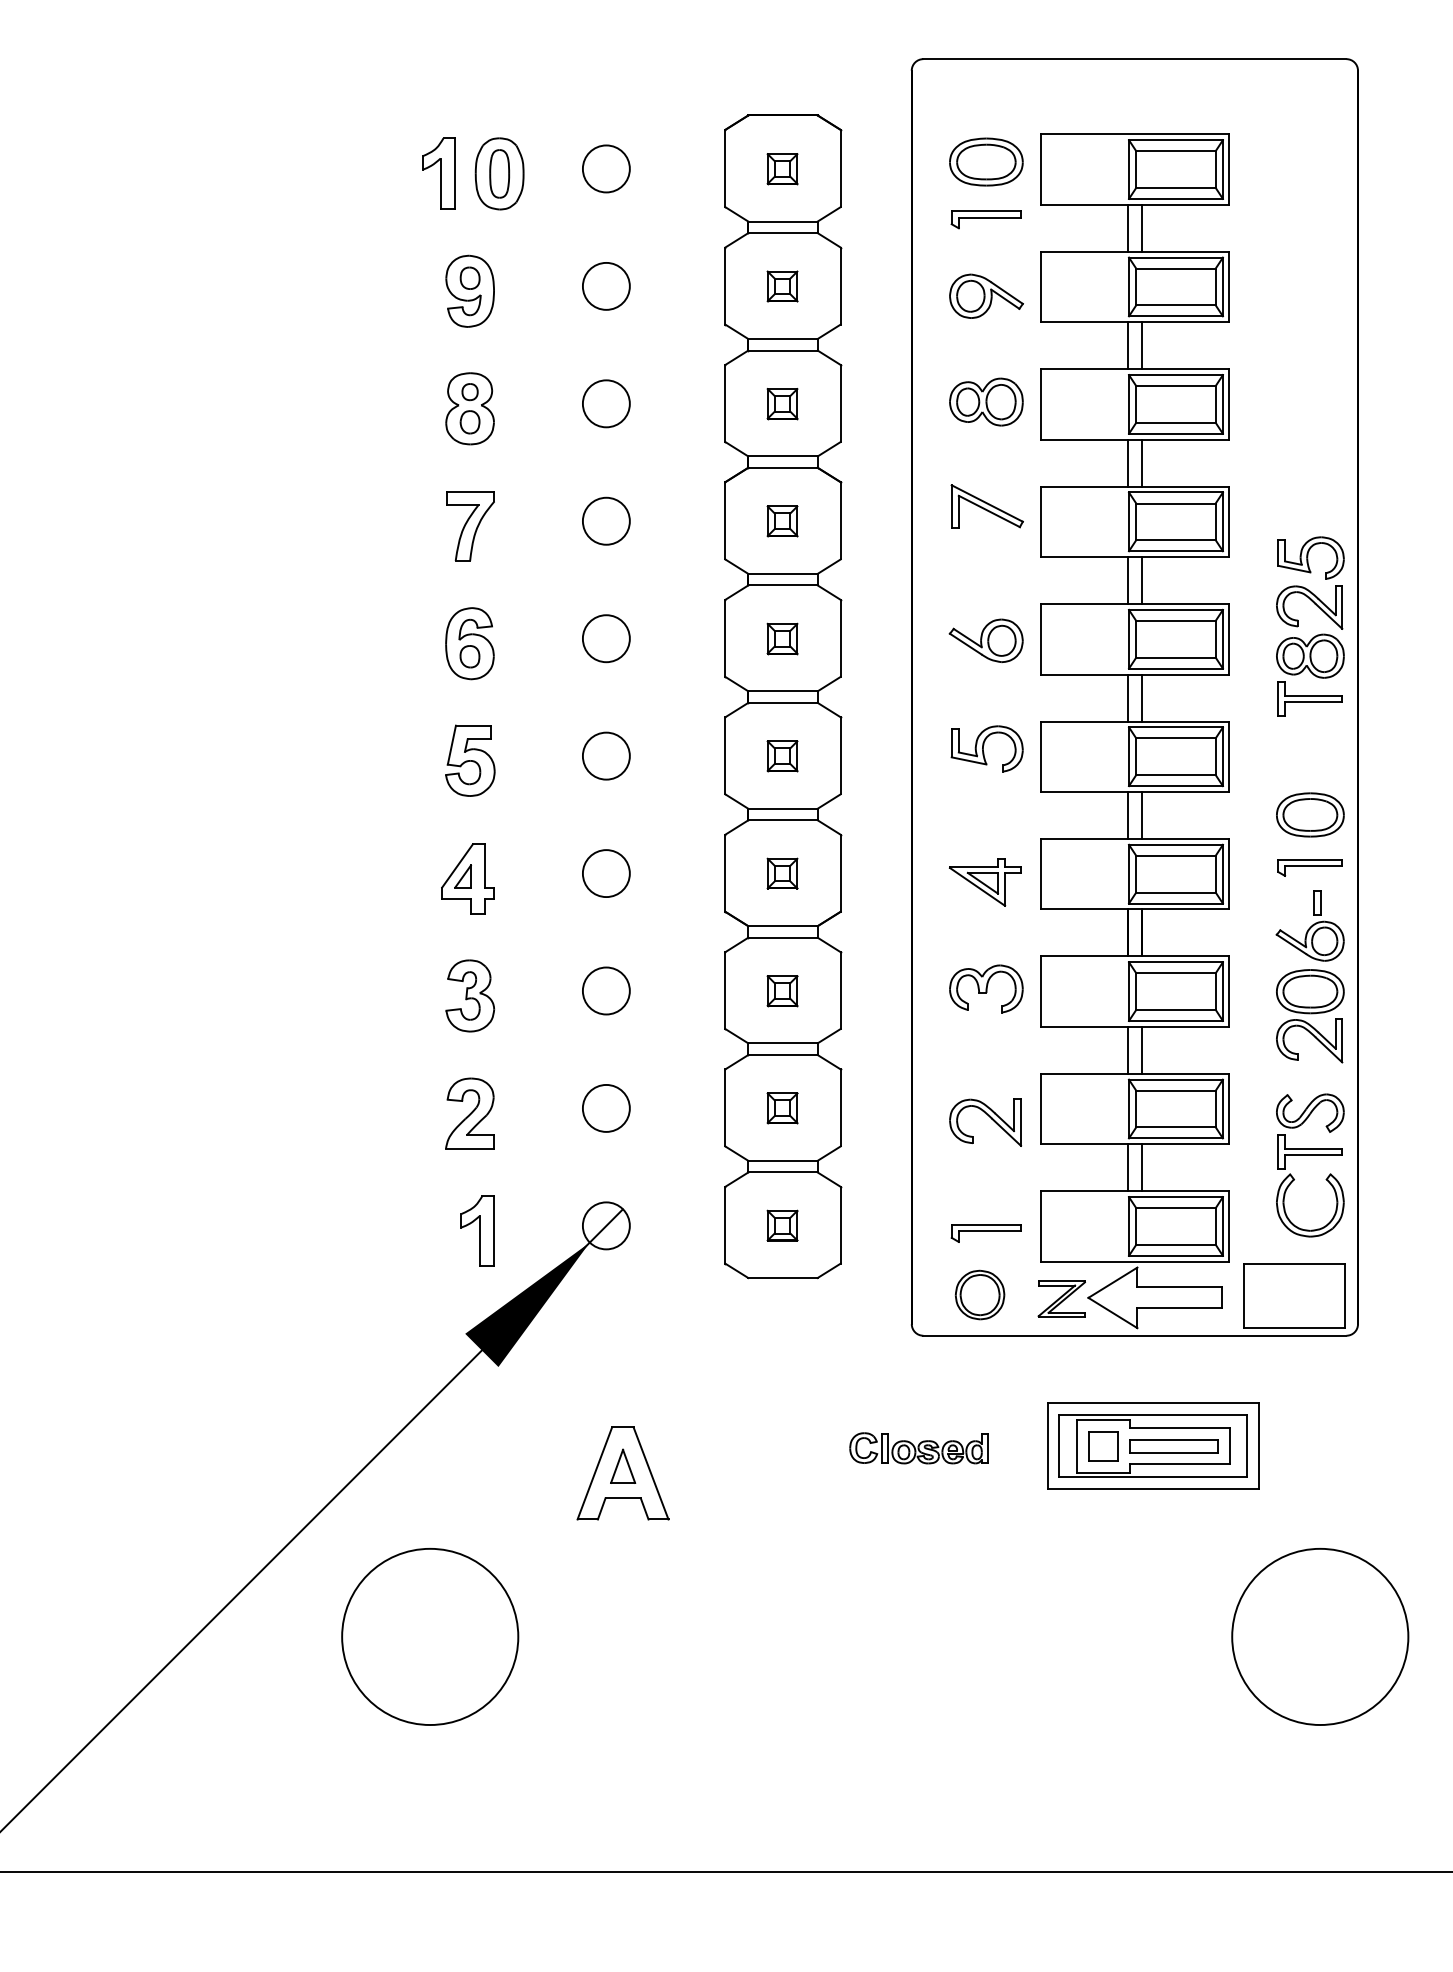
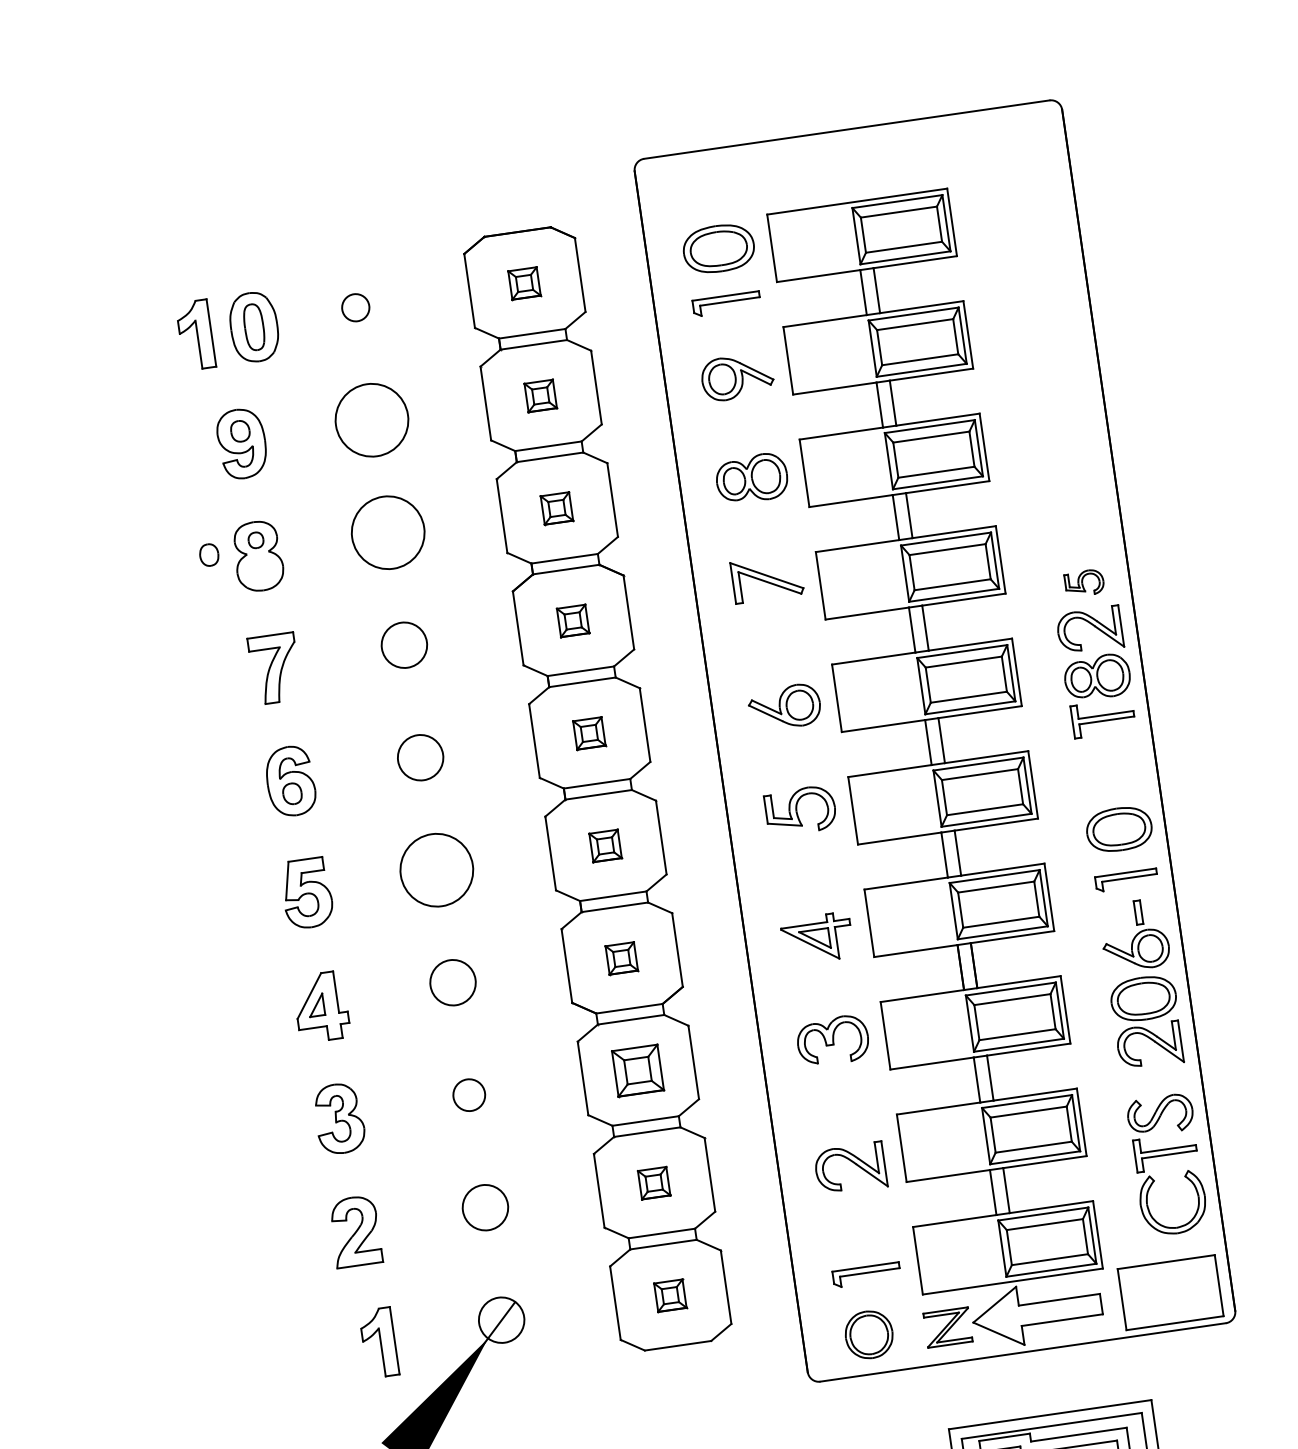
circle: (605, 168) -> (354, 307), size x0.6
circle: (605, 285) -> (371, 419), size x1.6
circle: (605, 403) -> (387, 532), size x1.6
part: (469, 422) -> (208, 555), moved
part: (1310, 557) -> (1083, 582), size x0.6
circle: (605, 755) -> (435, 869), size x1.6
circle: (606, 990) -> (469, 1094), size x0.7
part: (782, 991) -> (638, 1071), size x1.6

